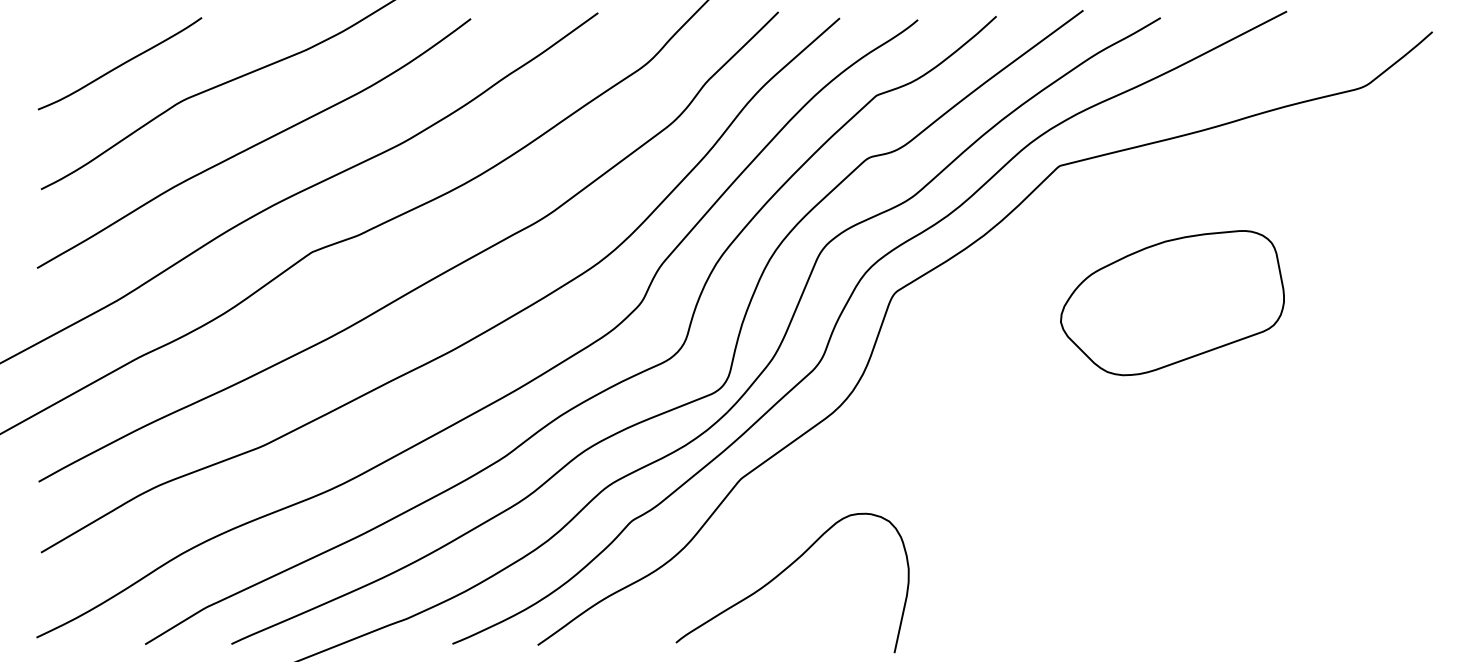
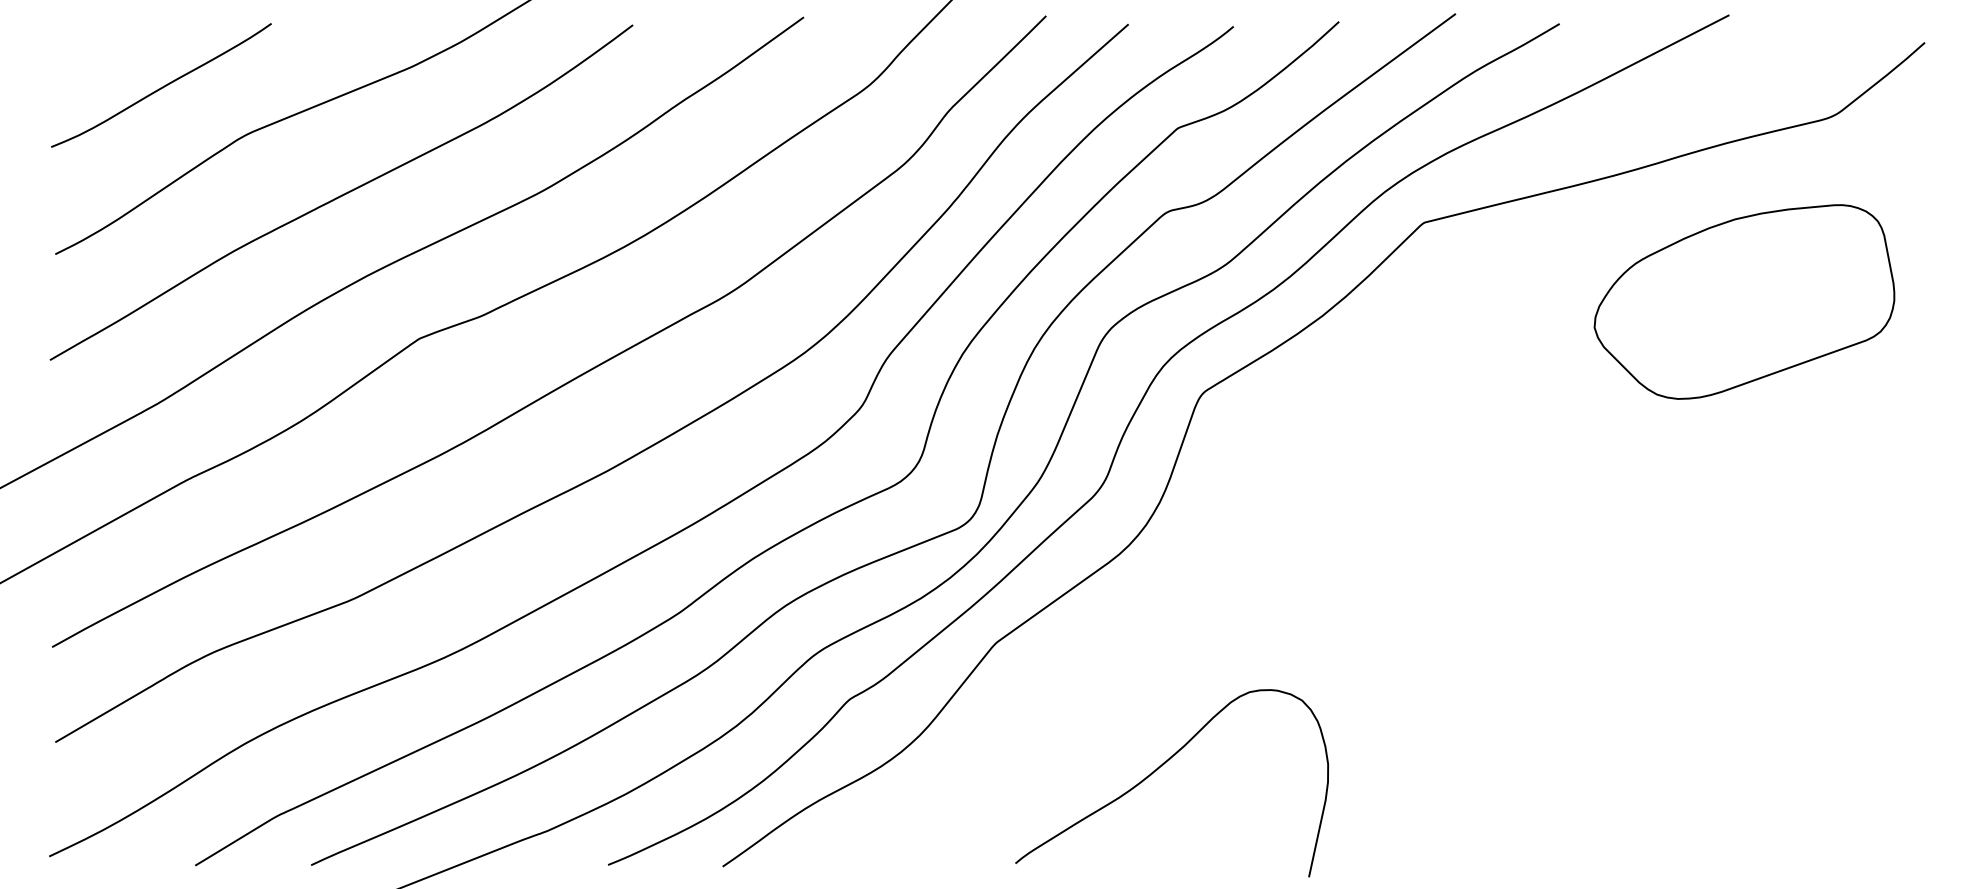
part: (1172, 302) -> (1744, 301), moved
curve: (782, 572) -> (1158, 769), moved

